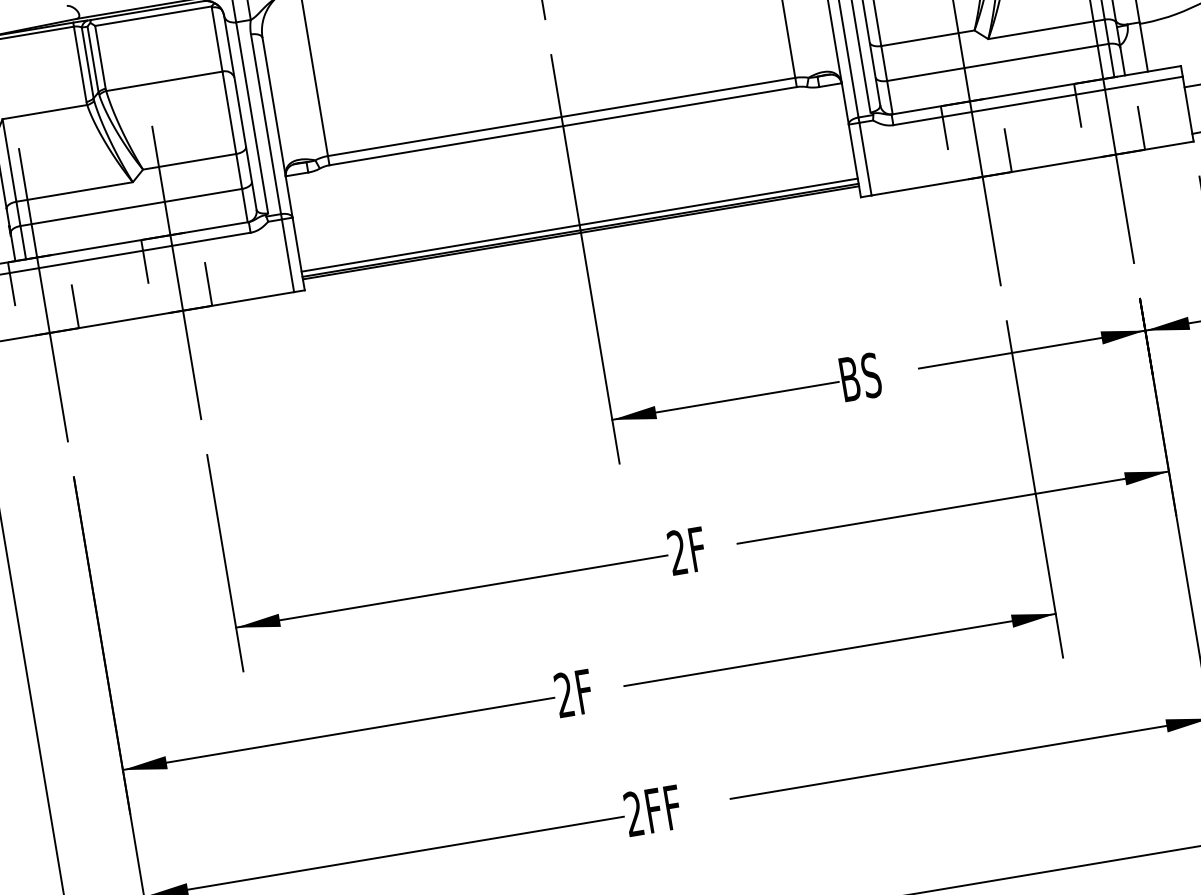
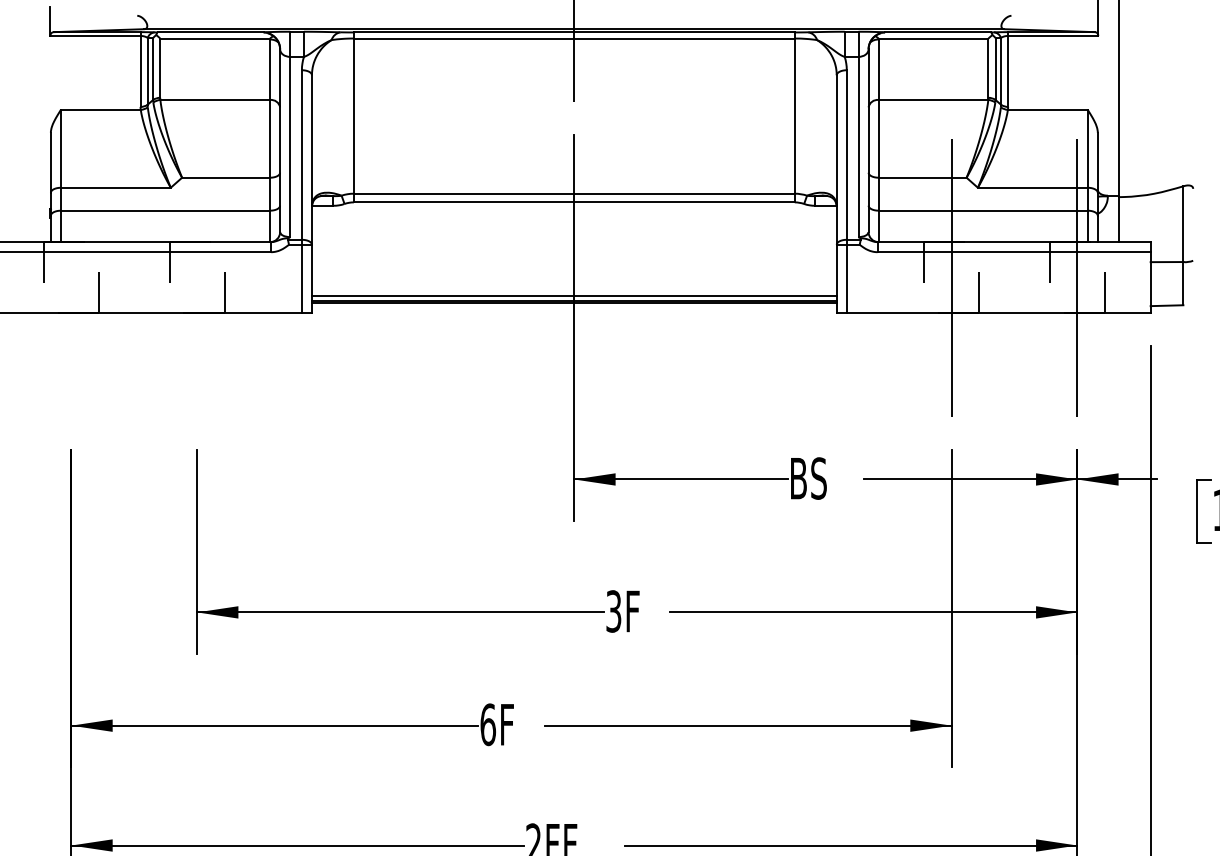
line: (177, 272) -> (197, 277), removed
line: (43, 294) -> (71, 277), removed
text: (677, 552) -> (613, 611), 2F -> 3F
text: (564, 694) -> (488, 724), 2F -> 6F

